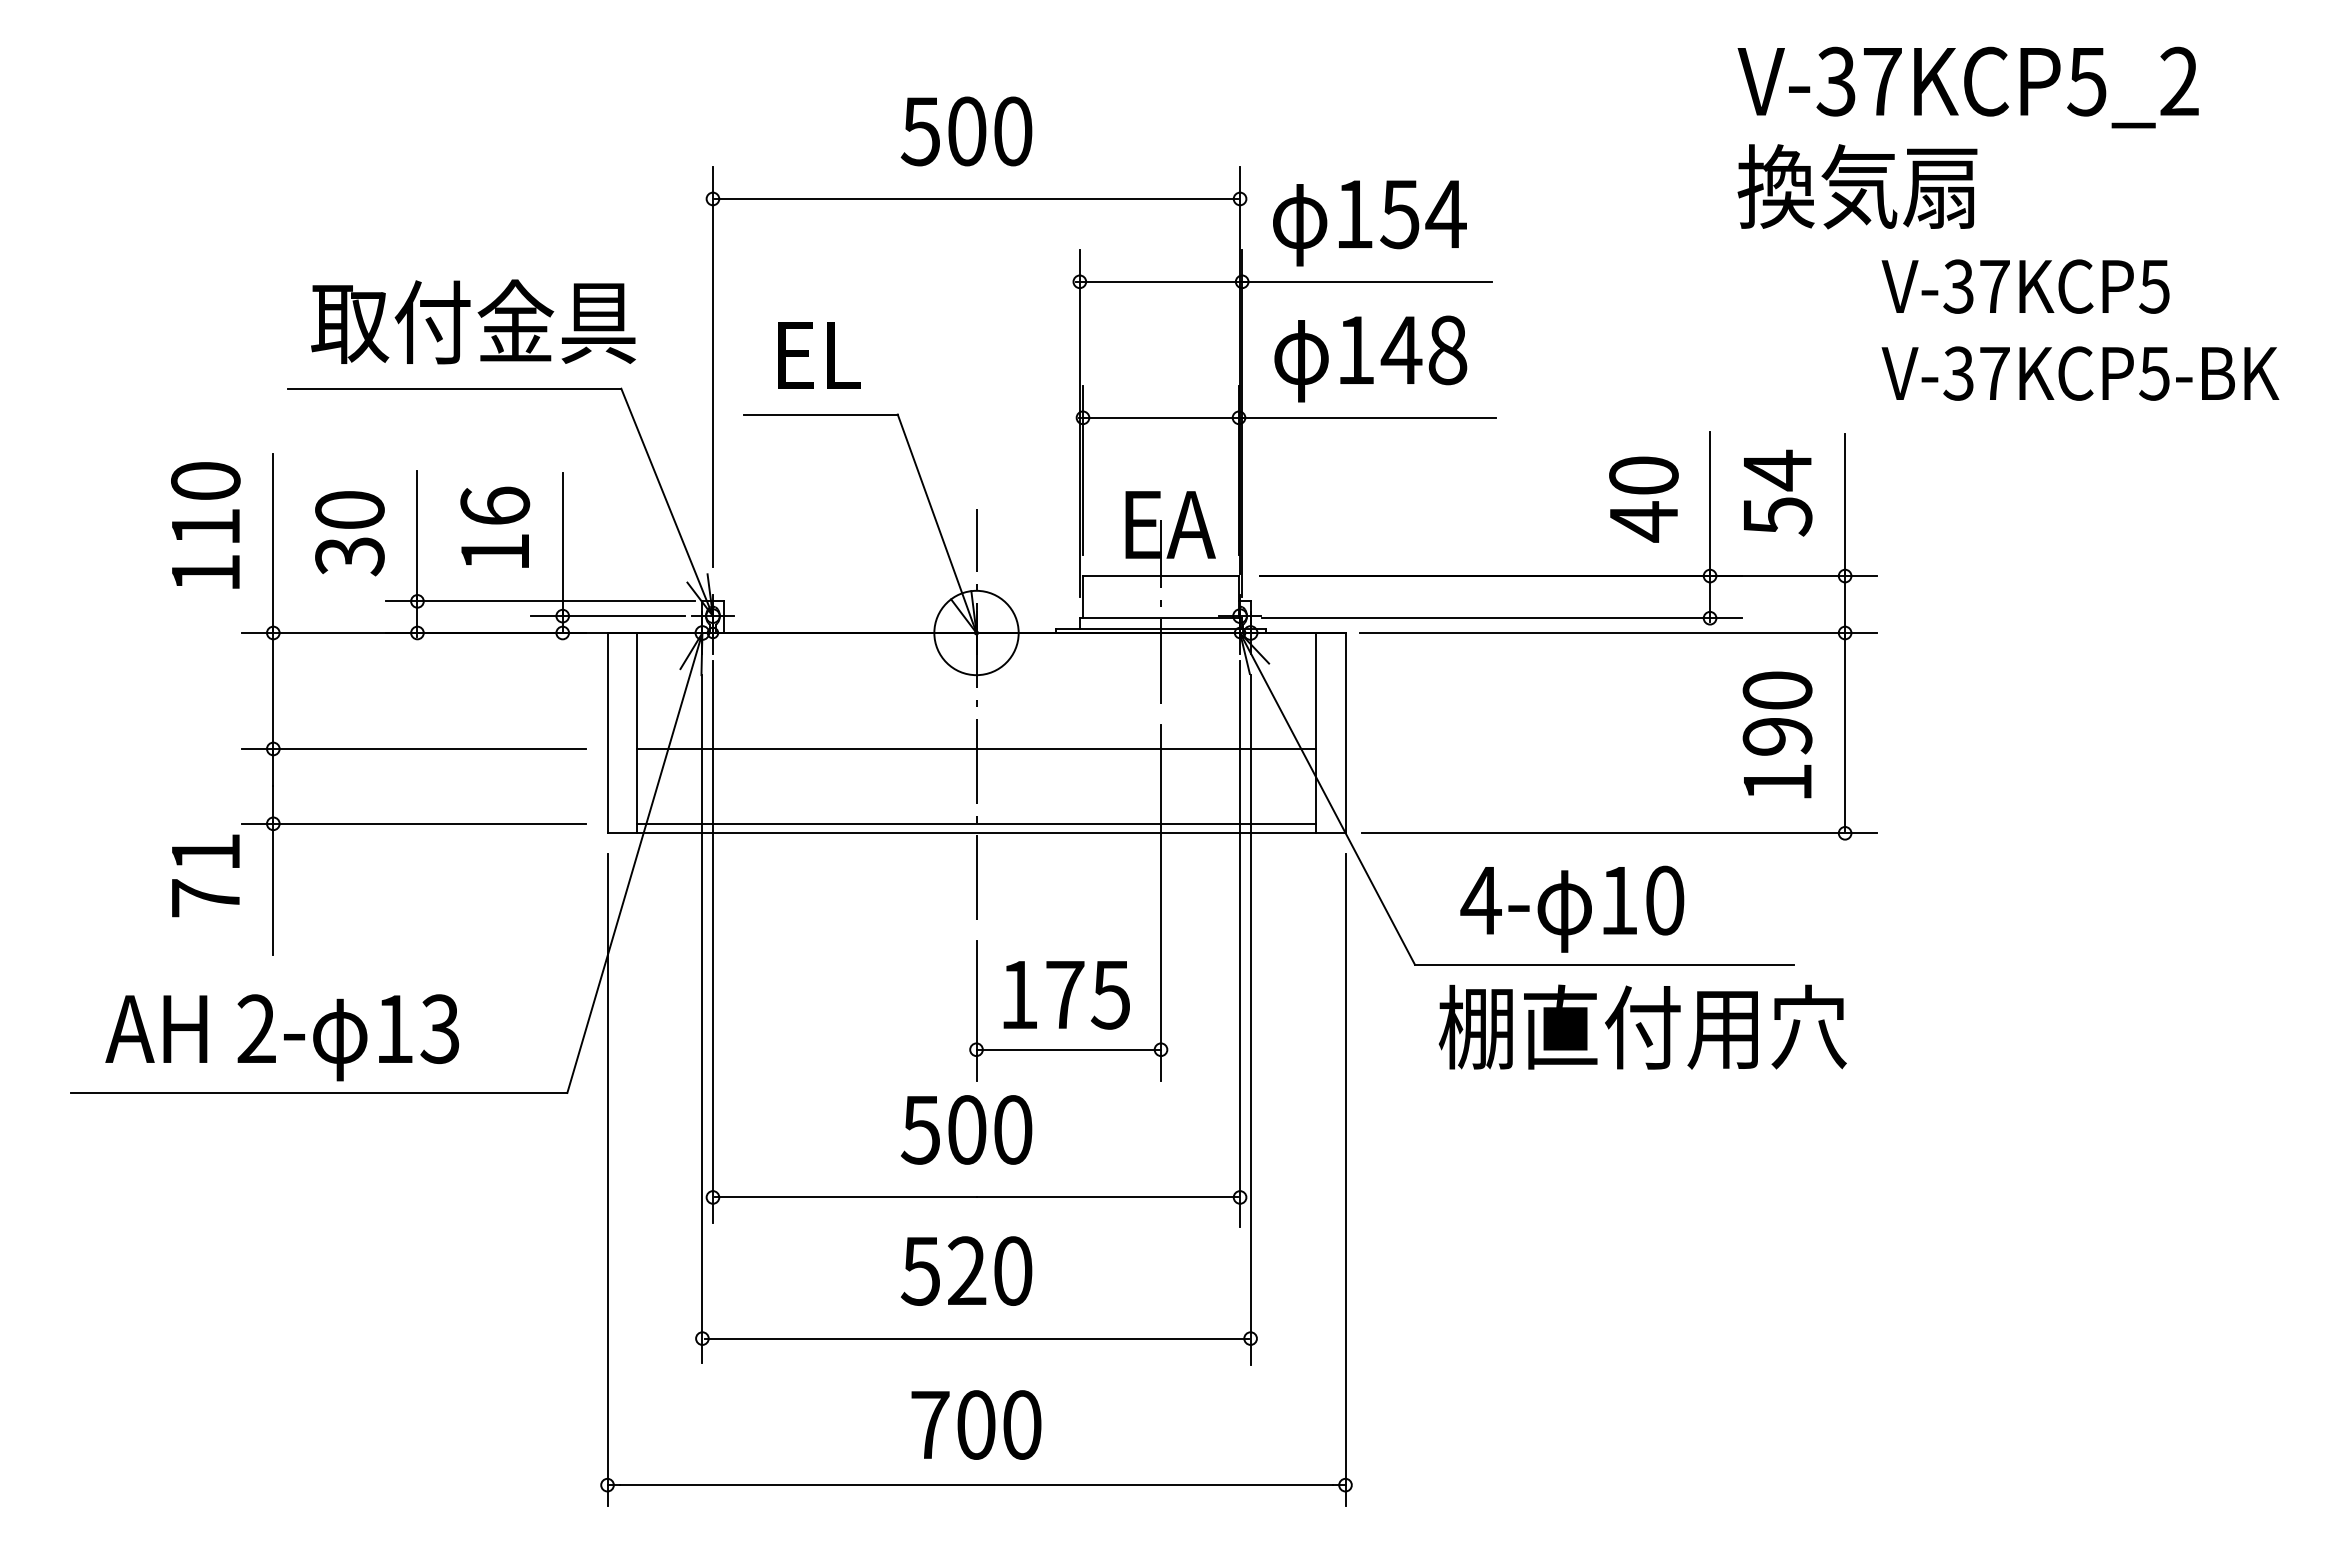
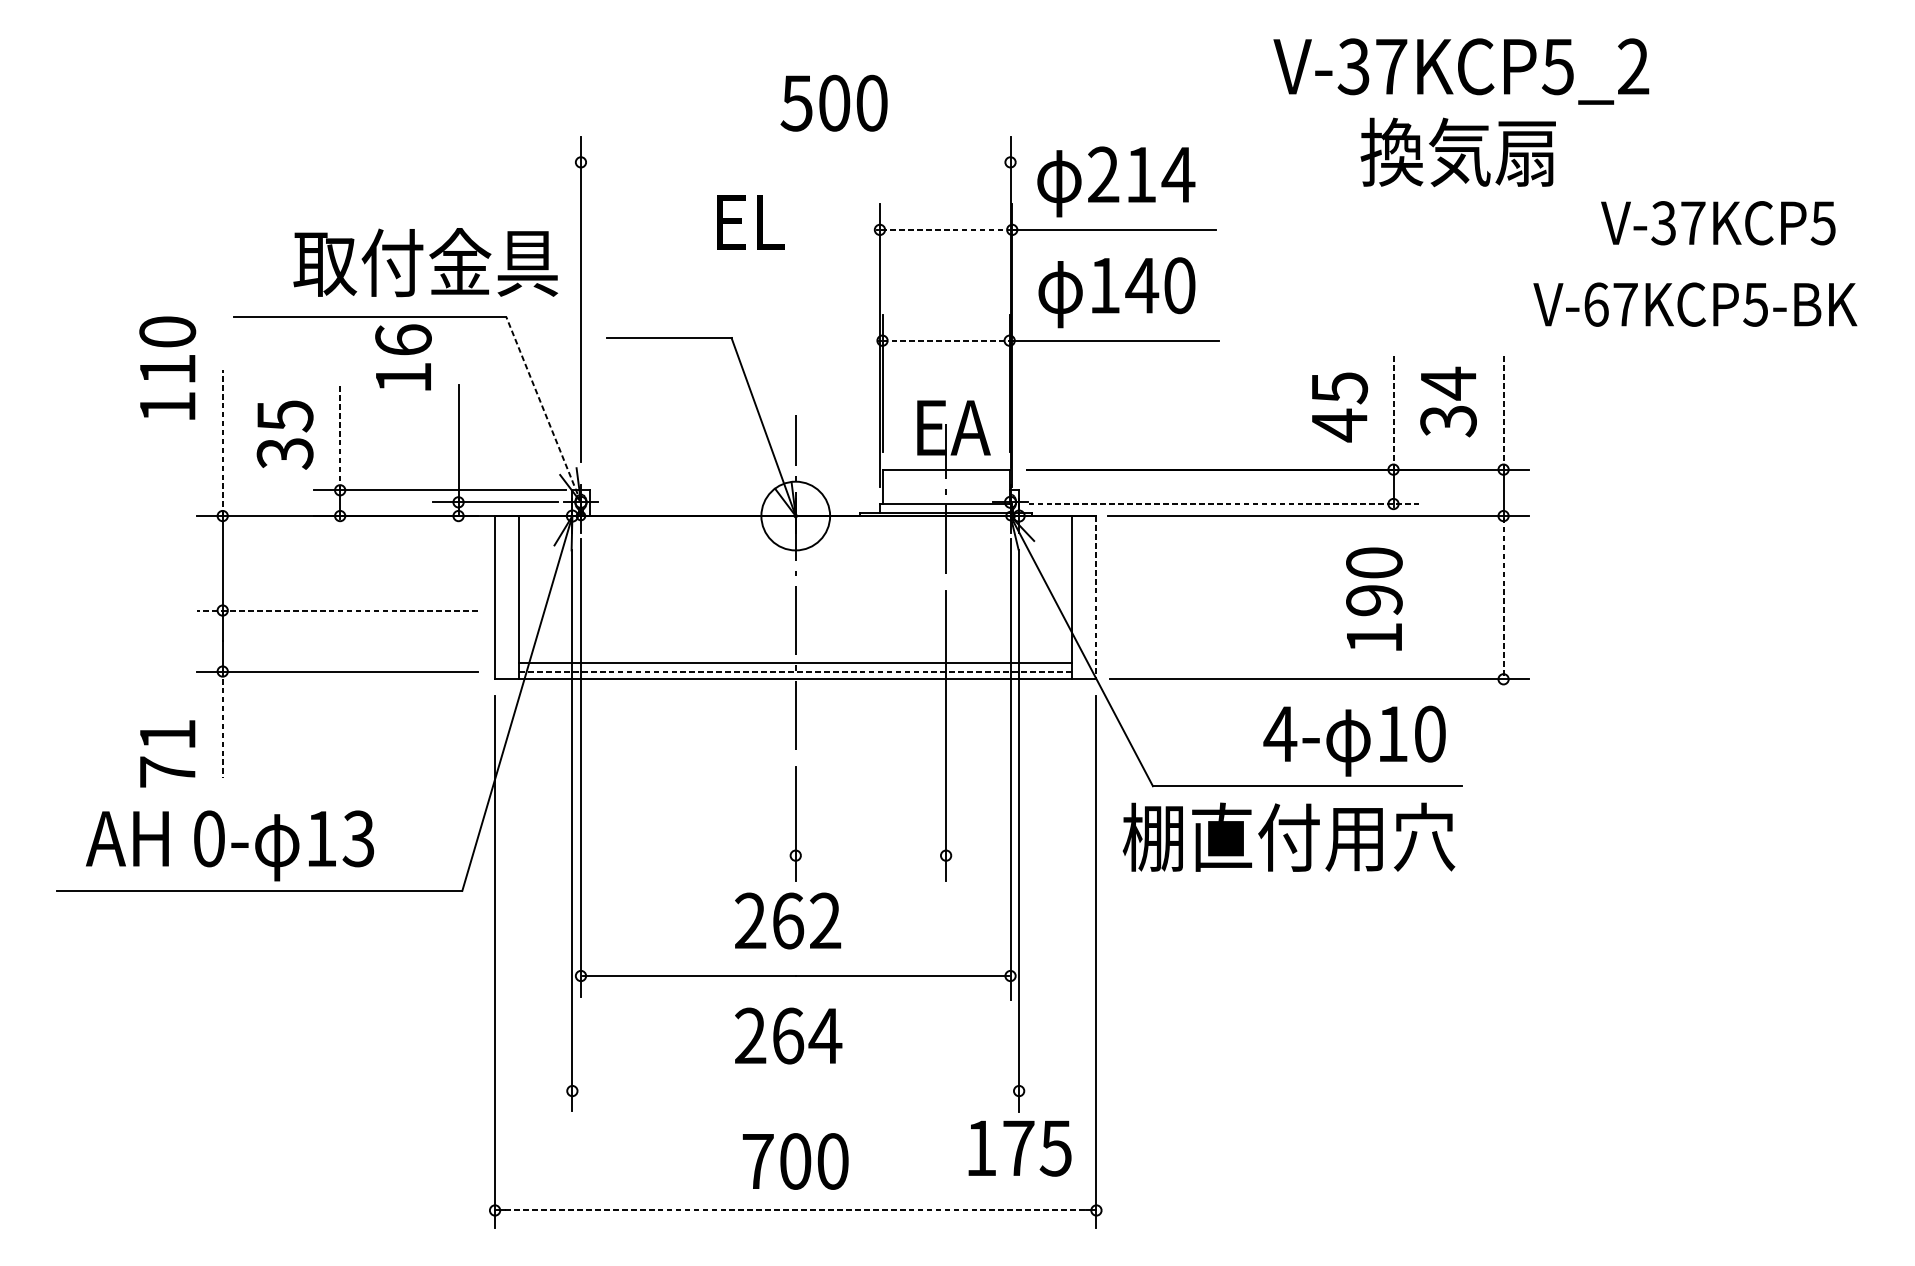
text: (1967, 87) -> (1460, 71), moved
text: (966, 131) -> (834, 103), moved
text: (1857, 186) -> (1458, 152), moved
line: (976, 198) -> (795, 161), removed
text: (1377, 214) -> (1122, 175), 154 -> 214
line: (1160, 281) -> (945, 229), solid -> dashed
text: (2025, 286) -> (1718, 223), moved
text: (473, 321) -> (425, 262), moved
text: (1447, 349) -> (1179, 285), 148 -> 140
text: (819, 355) -> (750, 222), moved
text: (1958, 373) -> (1595, 304), V-37KCP5-BK -> V-67KCP5-BK
line: (1161, 417) -> (946, 340), solid -> dashed
text: (1643, 475) -> (1339, 387), 40 -> 45
line: (667, 502) -> (543, 409), solid -> dashed
line: (1710, 504) -> (1393, 411), solid -> dashed
line: (1845, 504) -> (1503, 411), solid -> dashed
text: (349, 510) -> (284, 416), 30 -> 35
text: (1777, 516) -> (1448, 421), 54 -> 34
text: (205, 525) -> (167, 368), moved
text: (495, 526) -> (403, 356), moved
line: (417, 535) -> (340, 436), solid -> dashed
line: (273, 543) -> (222, 443), solid -> dashed
line: (1501, 618) -> (1223, 504), solid -> dashed
line: (1345, 733) -> (1096, 597), solid -> dashed
line: (1845, 733) -> (1503, 597), solid -> dashed
text: (1777, 734) -> (1374, 598), moved
line: (413, 748) -> (336, 610), solid -> dashed
line: (976, 748) -> (795, 662), moved
line: (977, 823) -> (796, 671), solid -> dashed
text: (205, 875) -> (167, 753), moved
line: (273, 888) -> (222, 724), solid -> dashed
text: (1572, 908) -> (1354, 740), moved
text: (1066, 995) -> (1019, 1148), moved
text: (1642, 1026) -> (1288, 836), moved
text: (256, 1029) -> (209, 839), 2- -> 0-
line: (1068, 1049) -> (870, 855), removed
text: (966, 1129) -> (787, 920), 500 -> 262
text: (966, 1270) -> (787, 1035), 520 -> 264
line: (976, 1338) -> (795, 1090), removed
line: (977, 1485) -> (796, 1210), solid -> dashed

